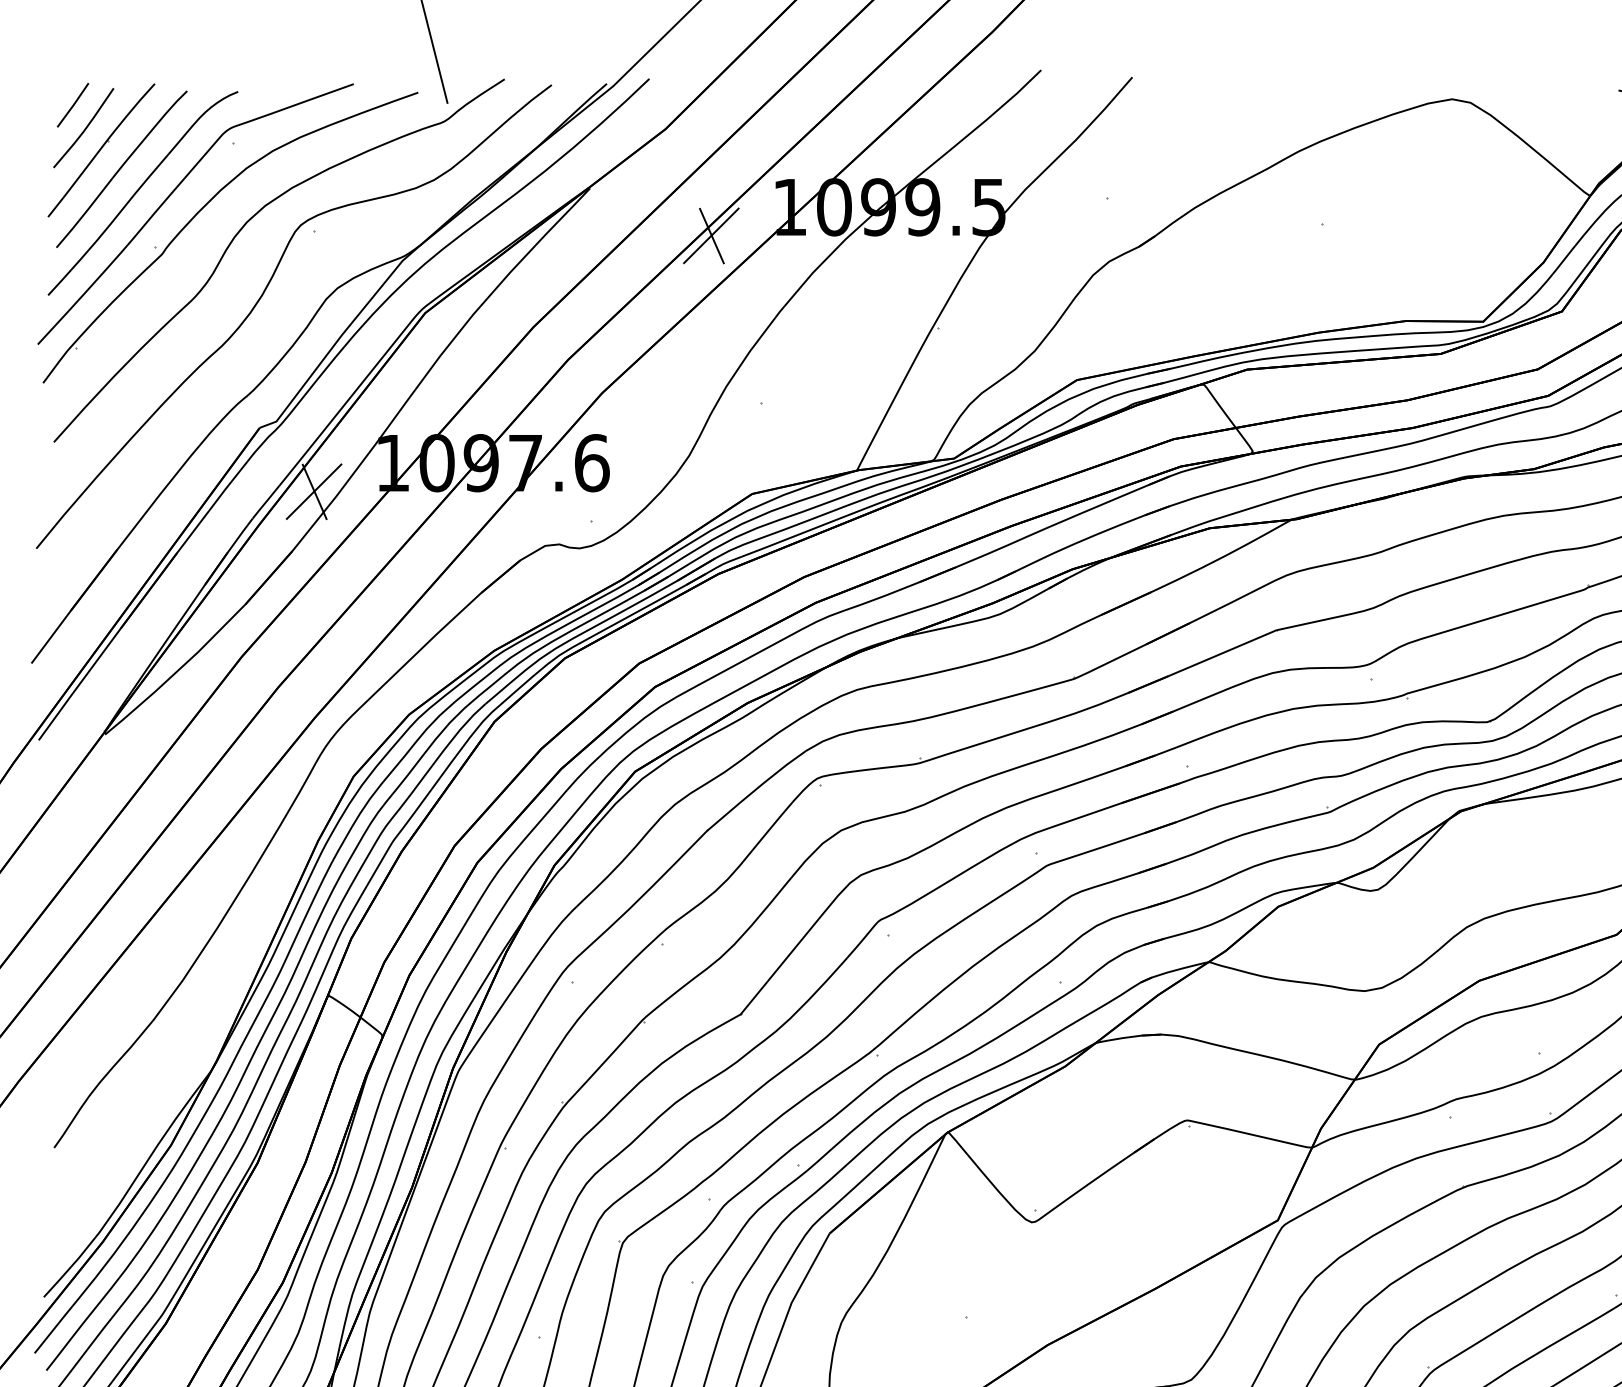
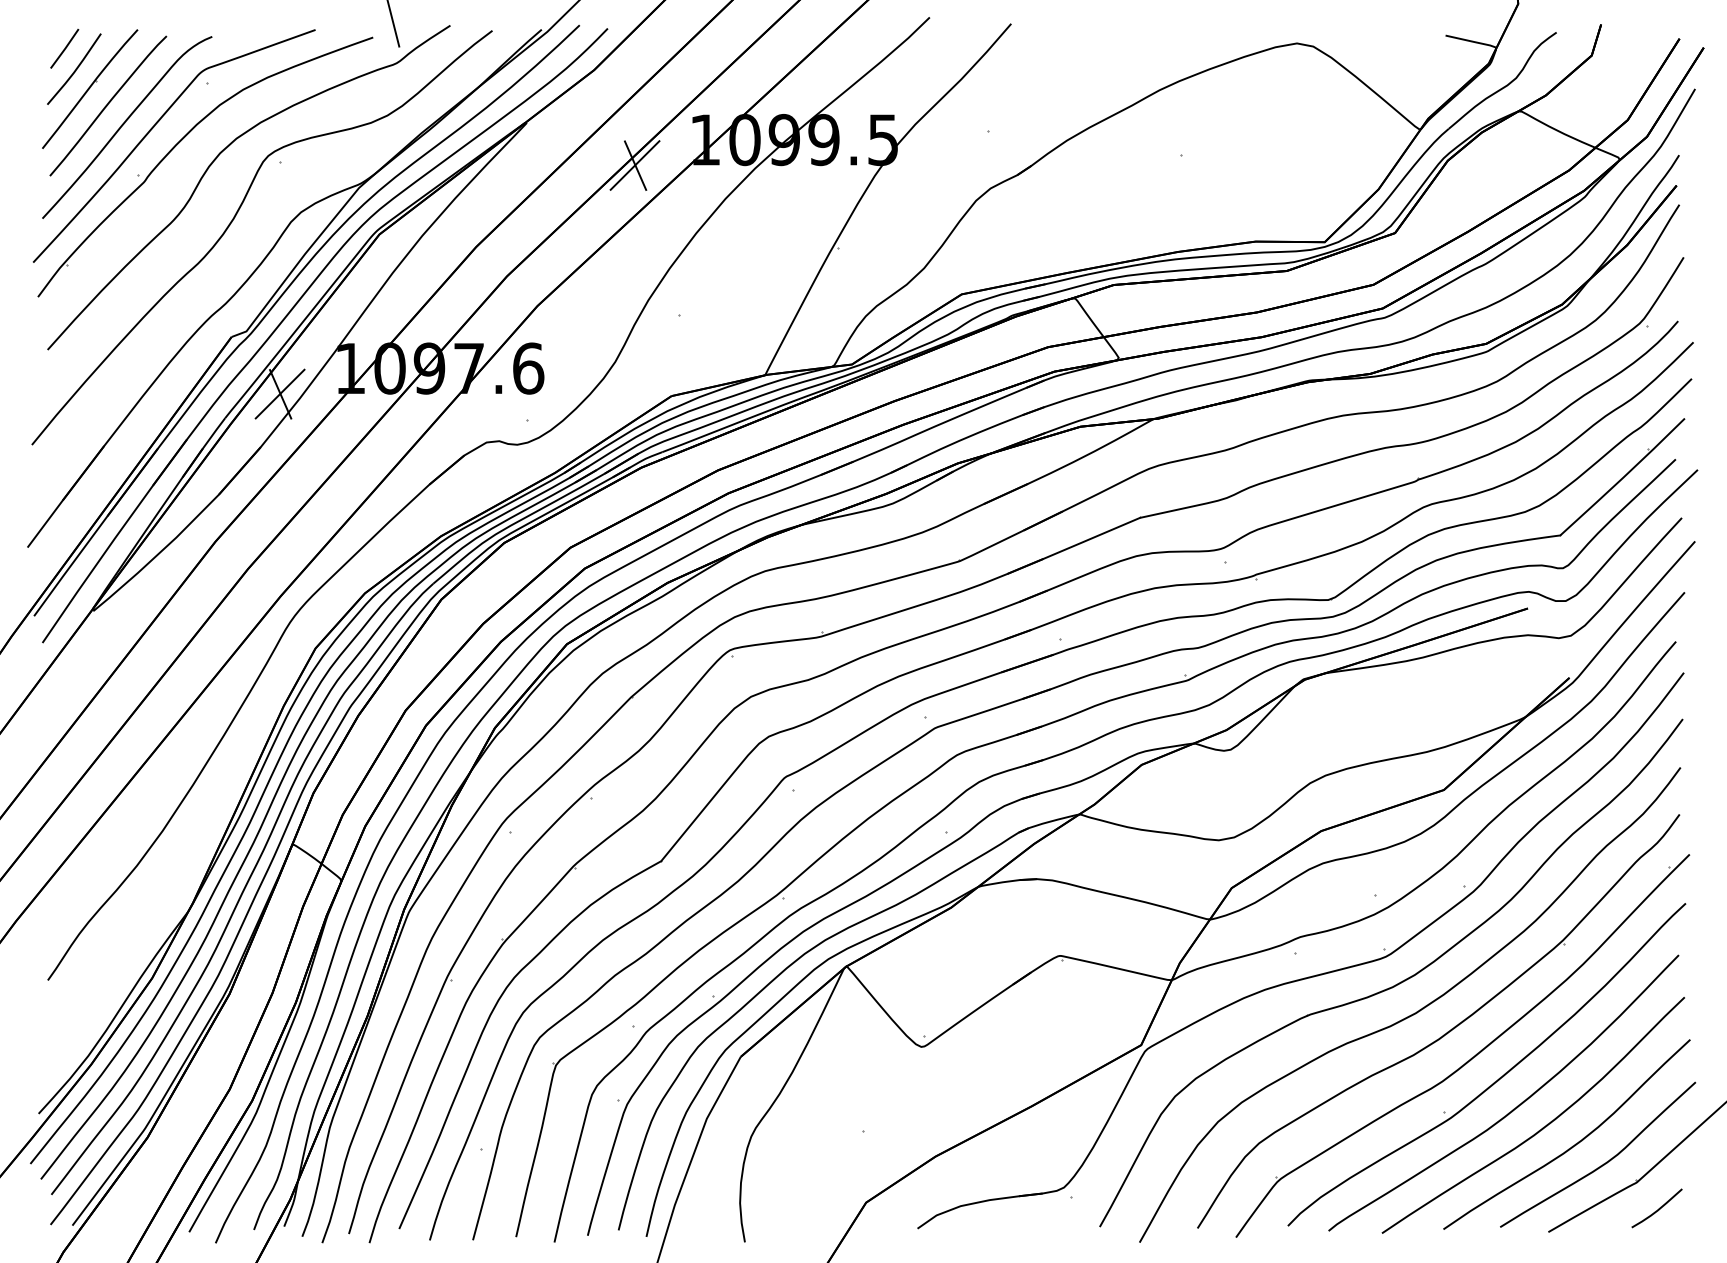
part: (329, 397) -> (293, 309), added

